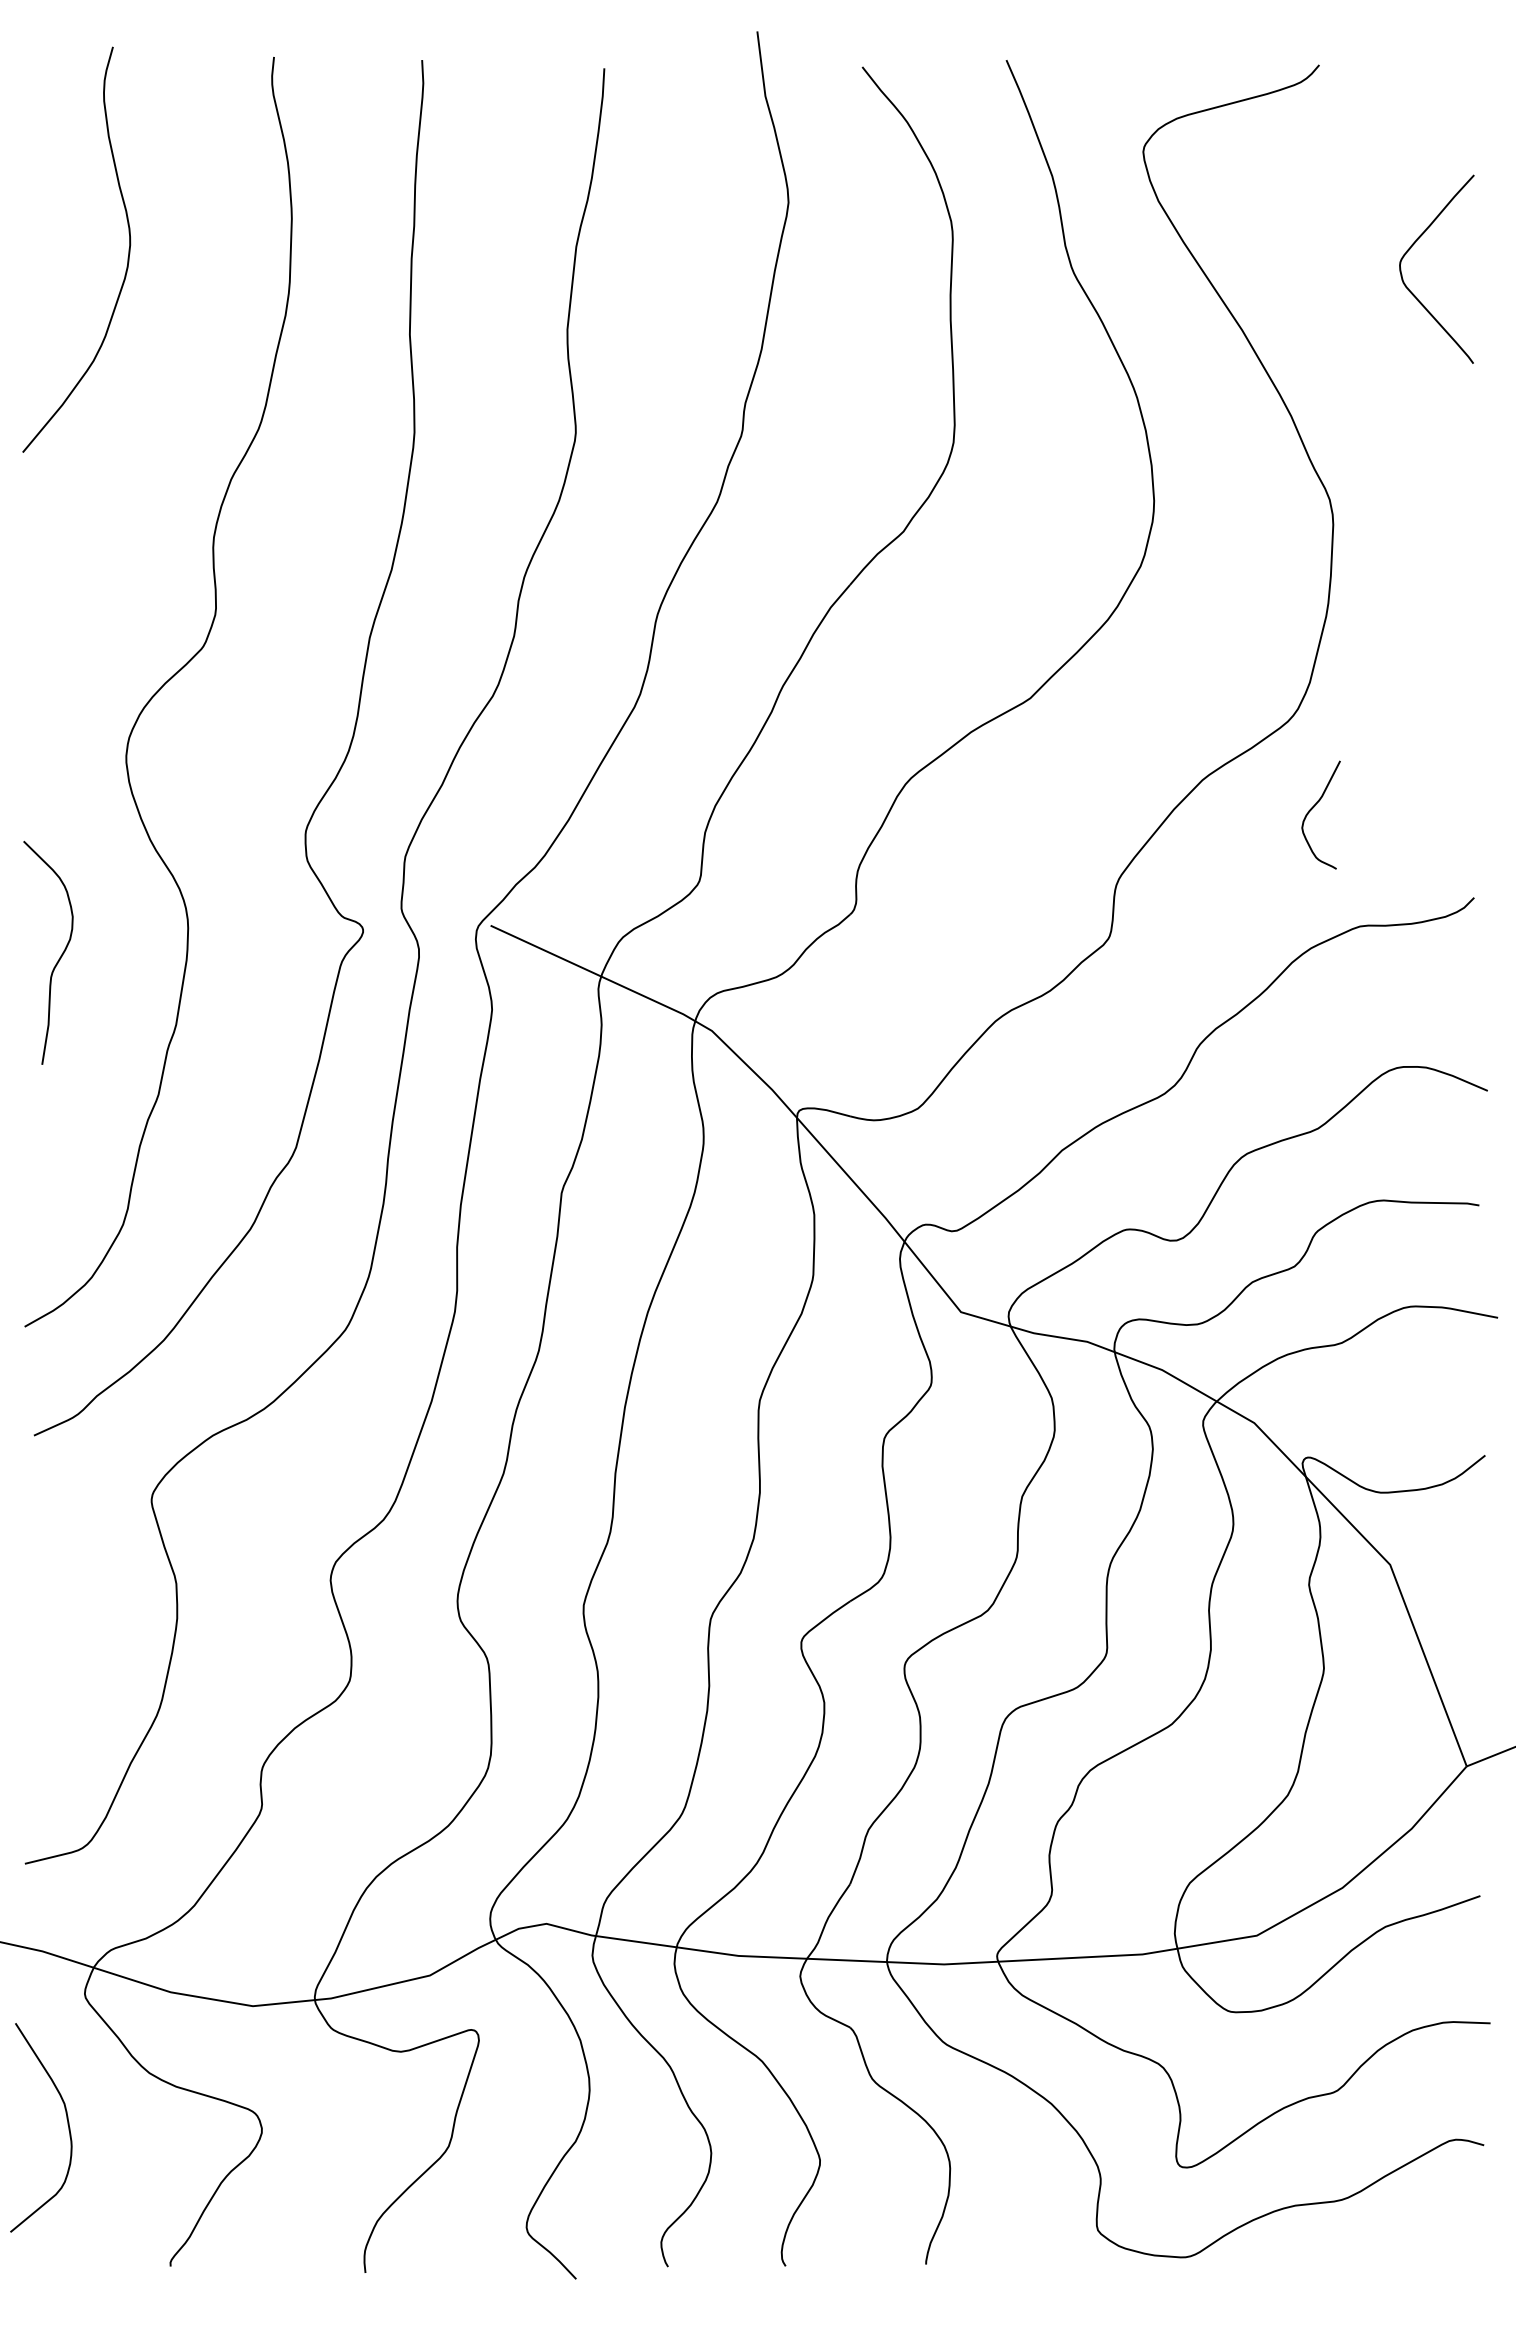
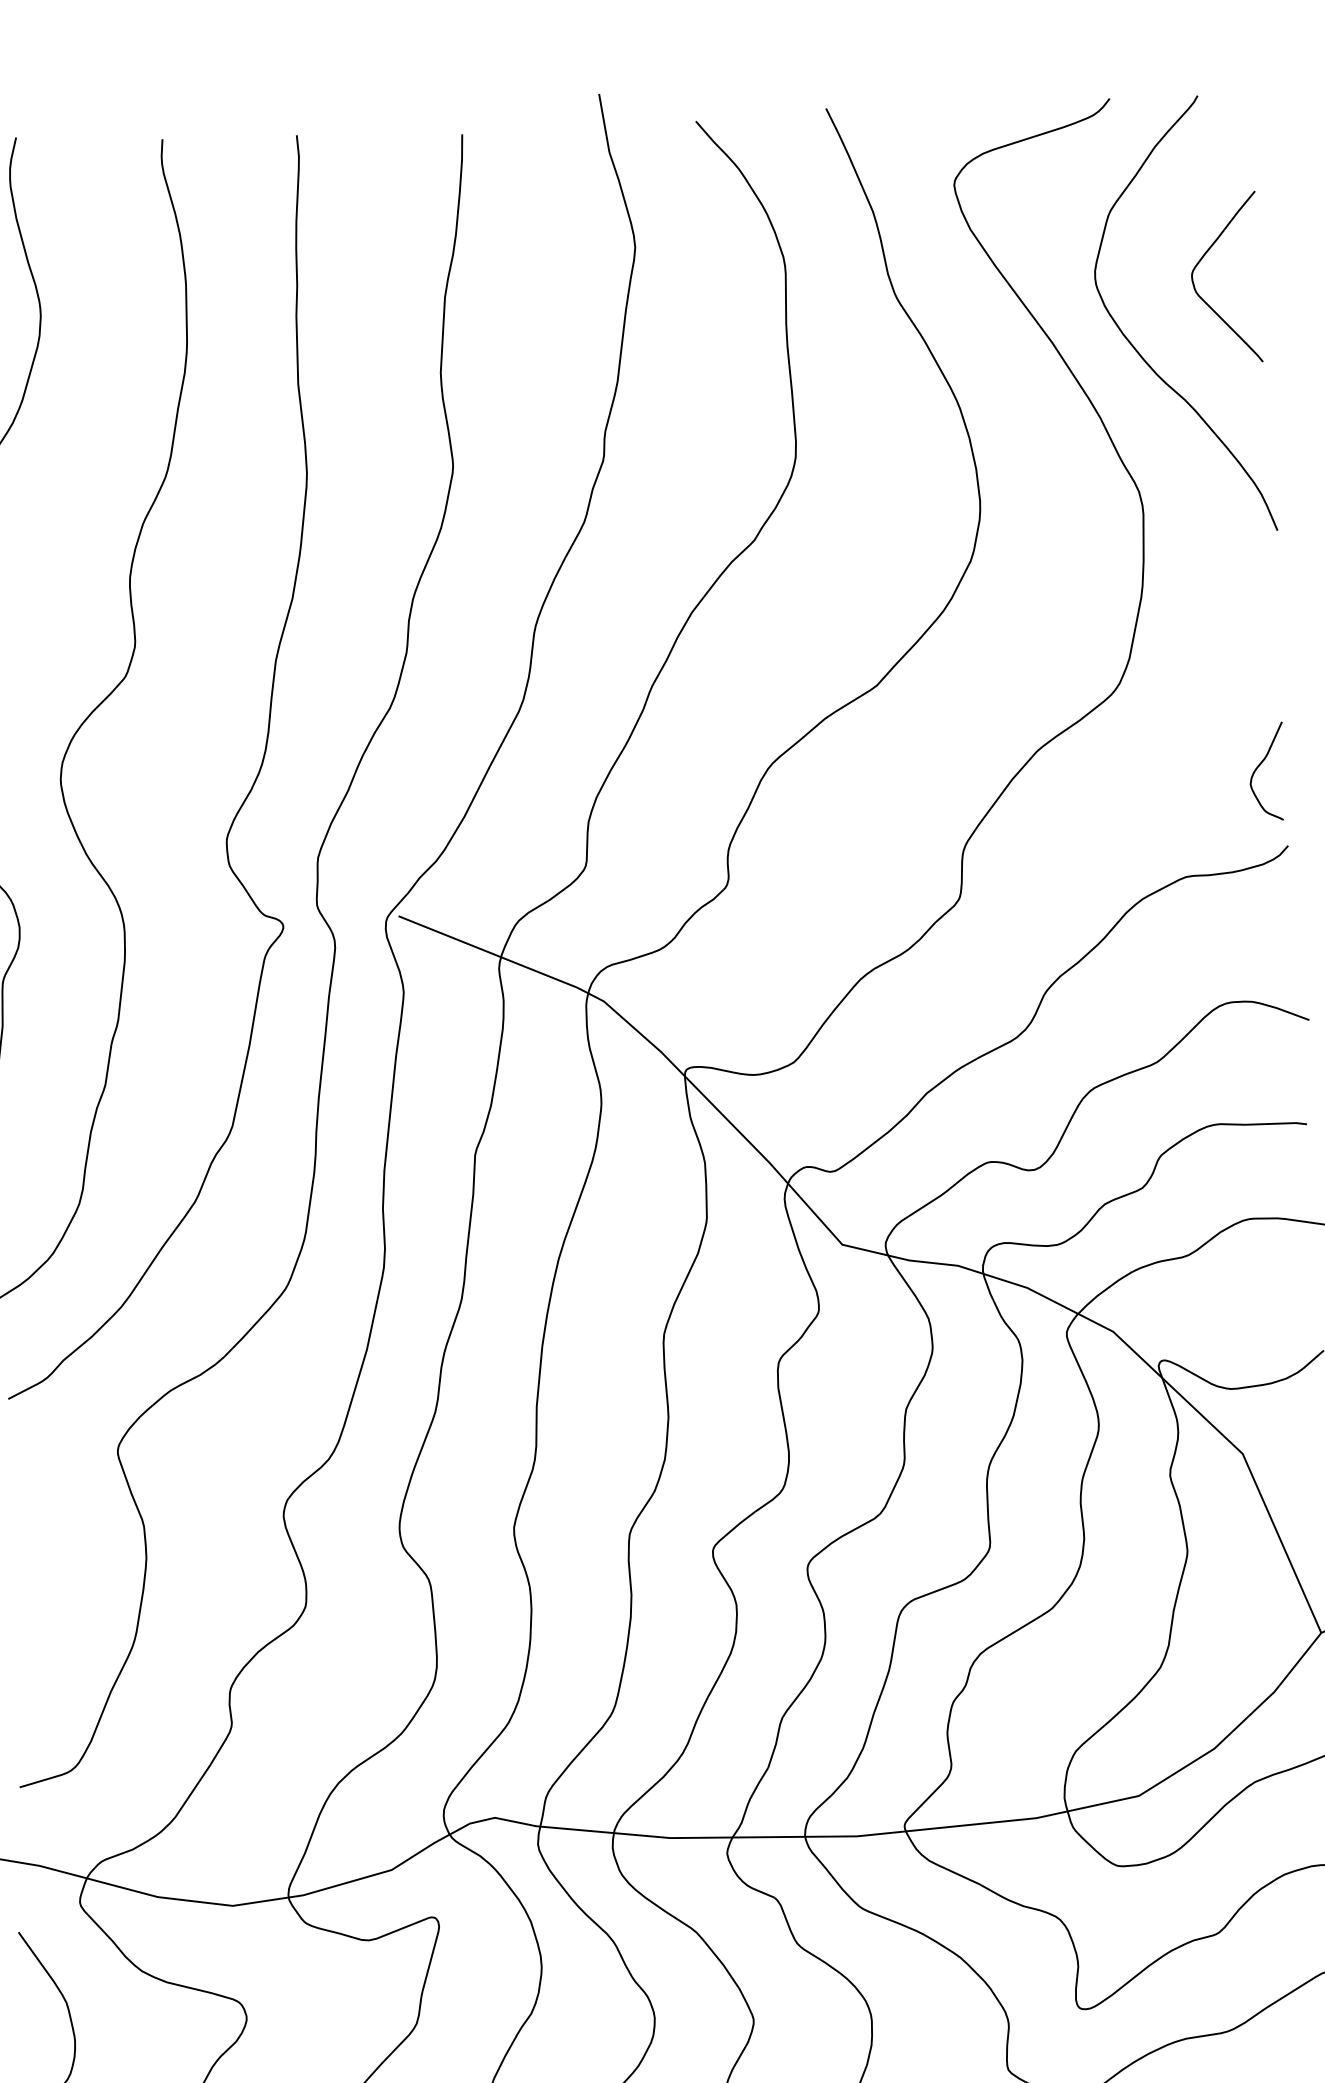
curve: (1336, 344) -> (1138, 350), added
curve: (1314, 807) -> (1260, 765), moved

